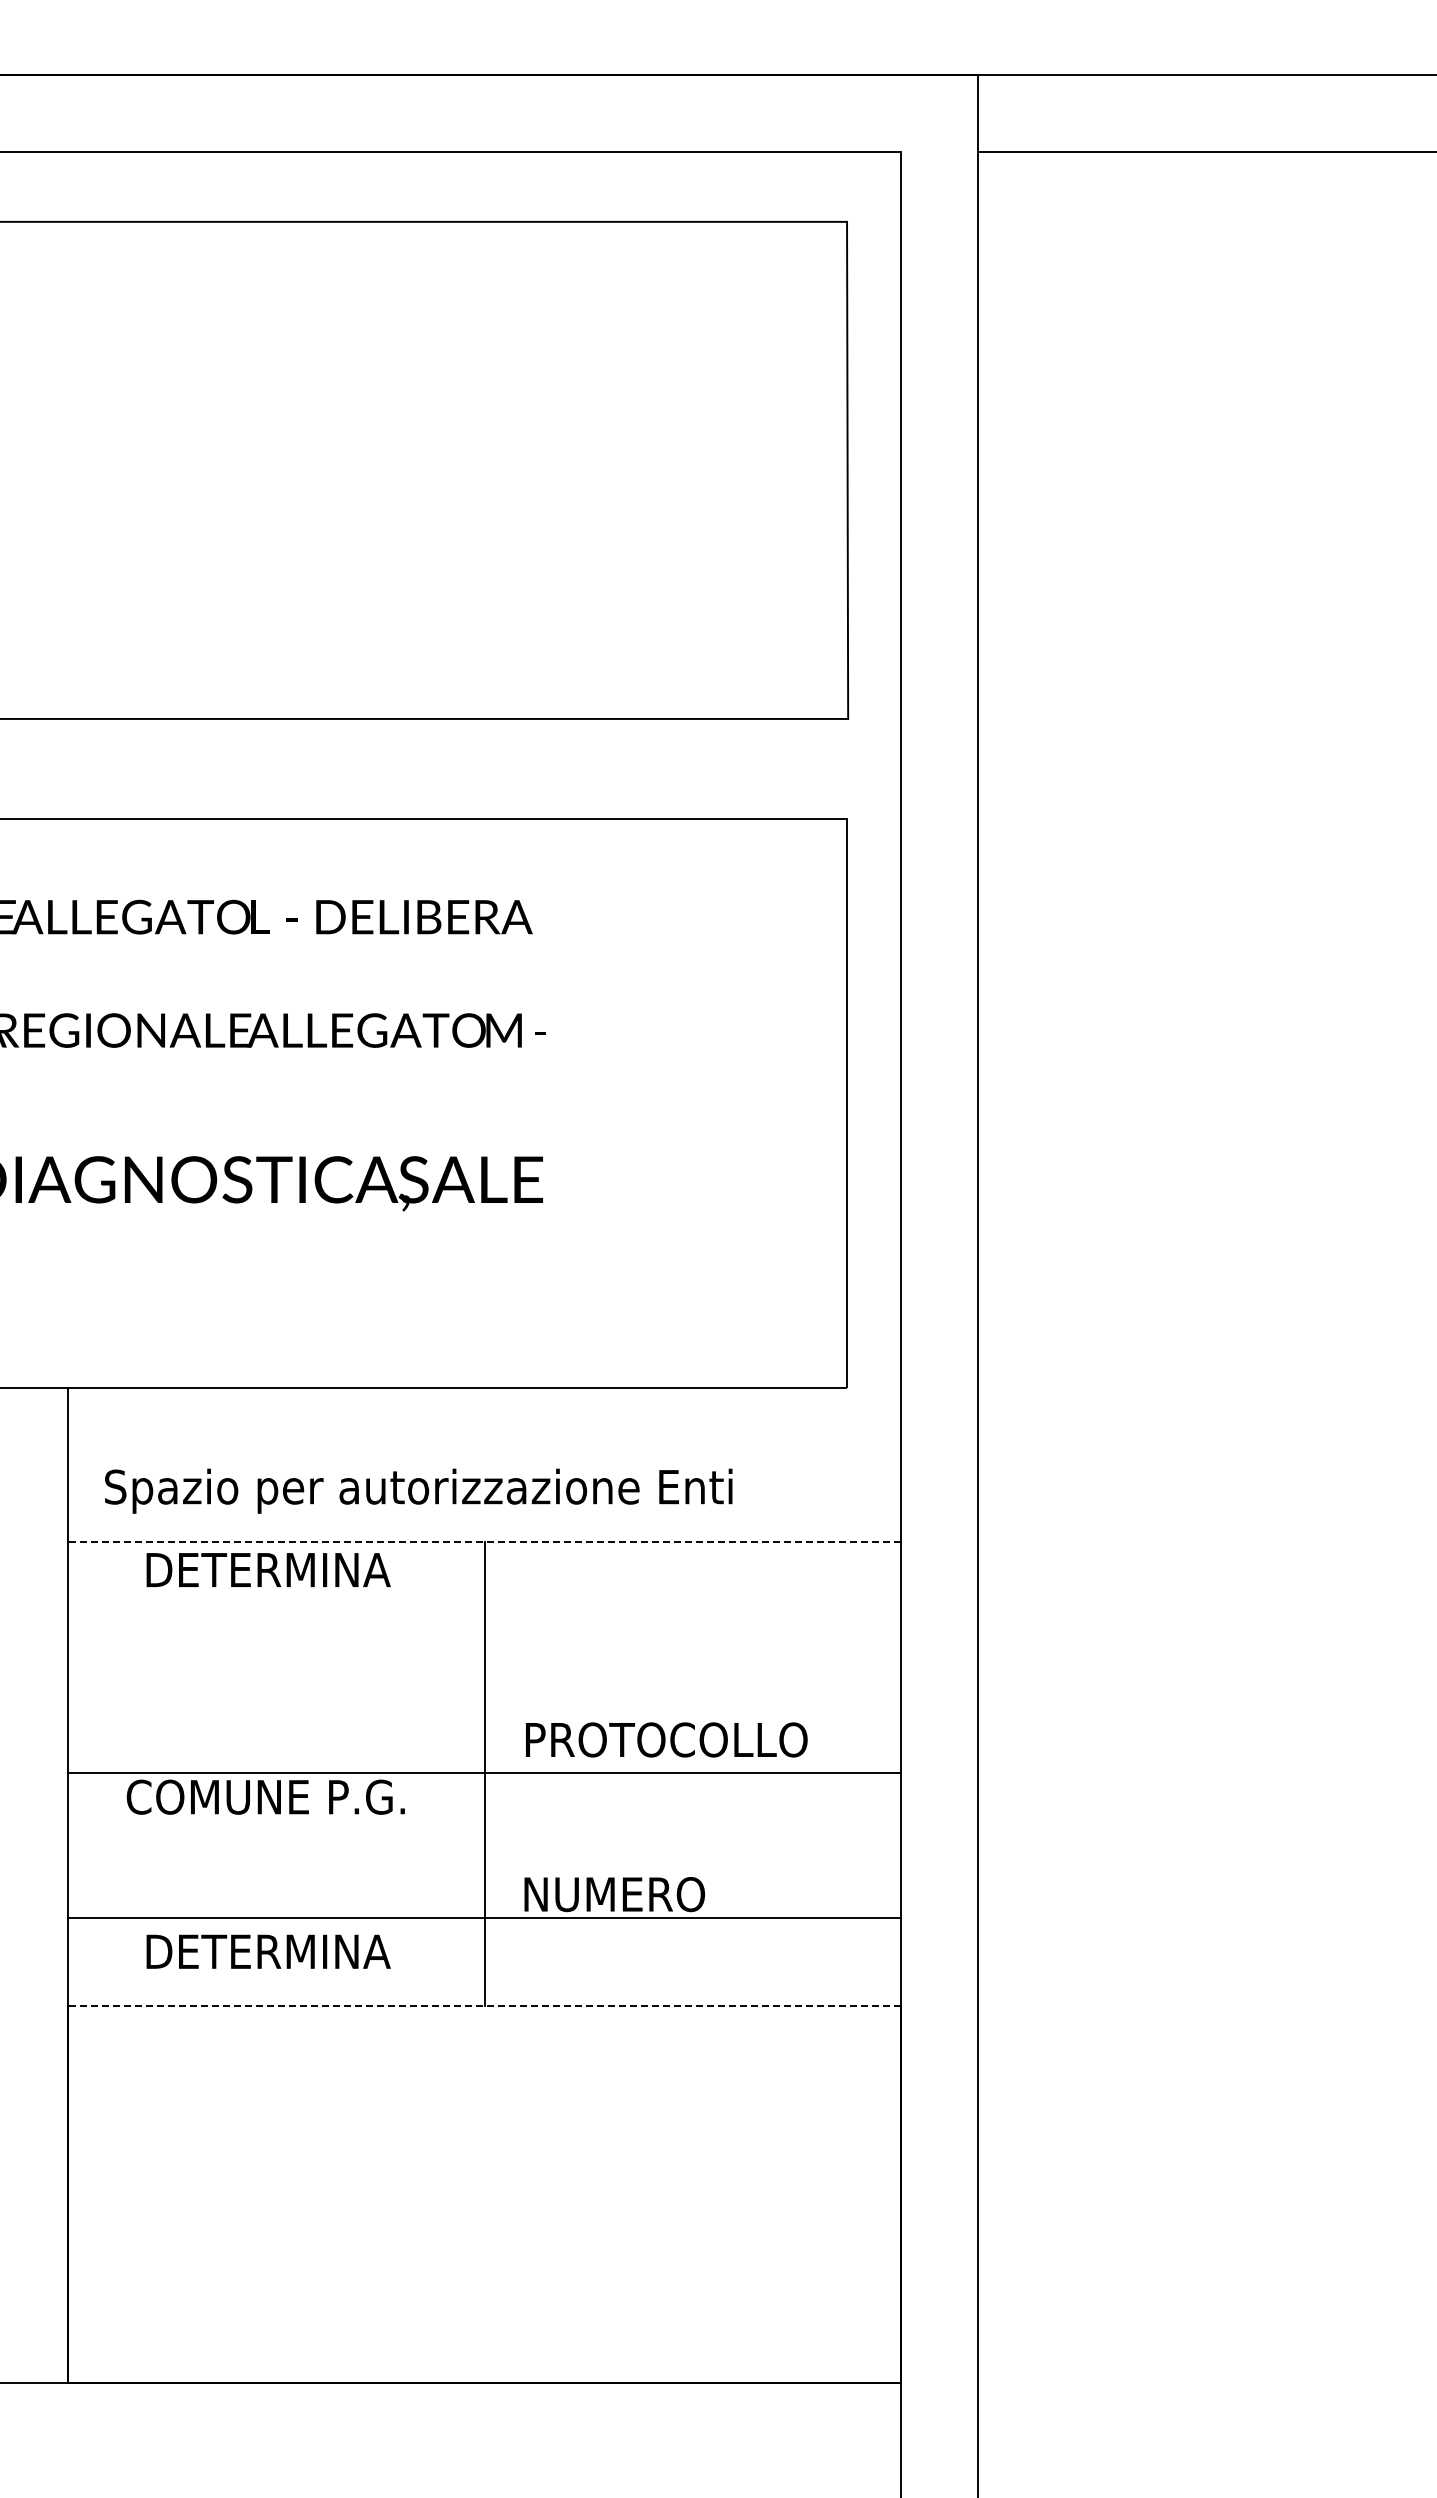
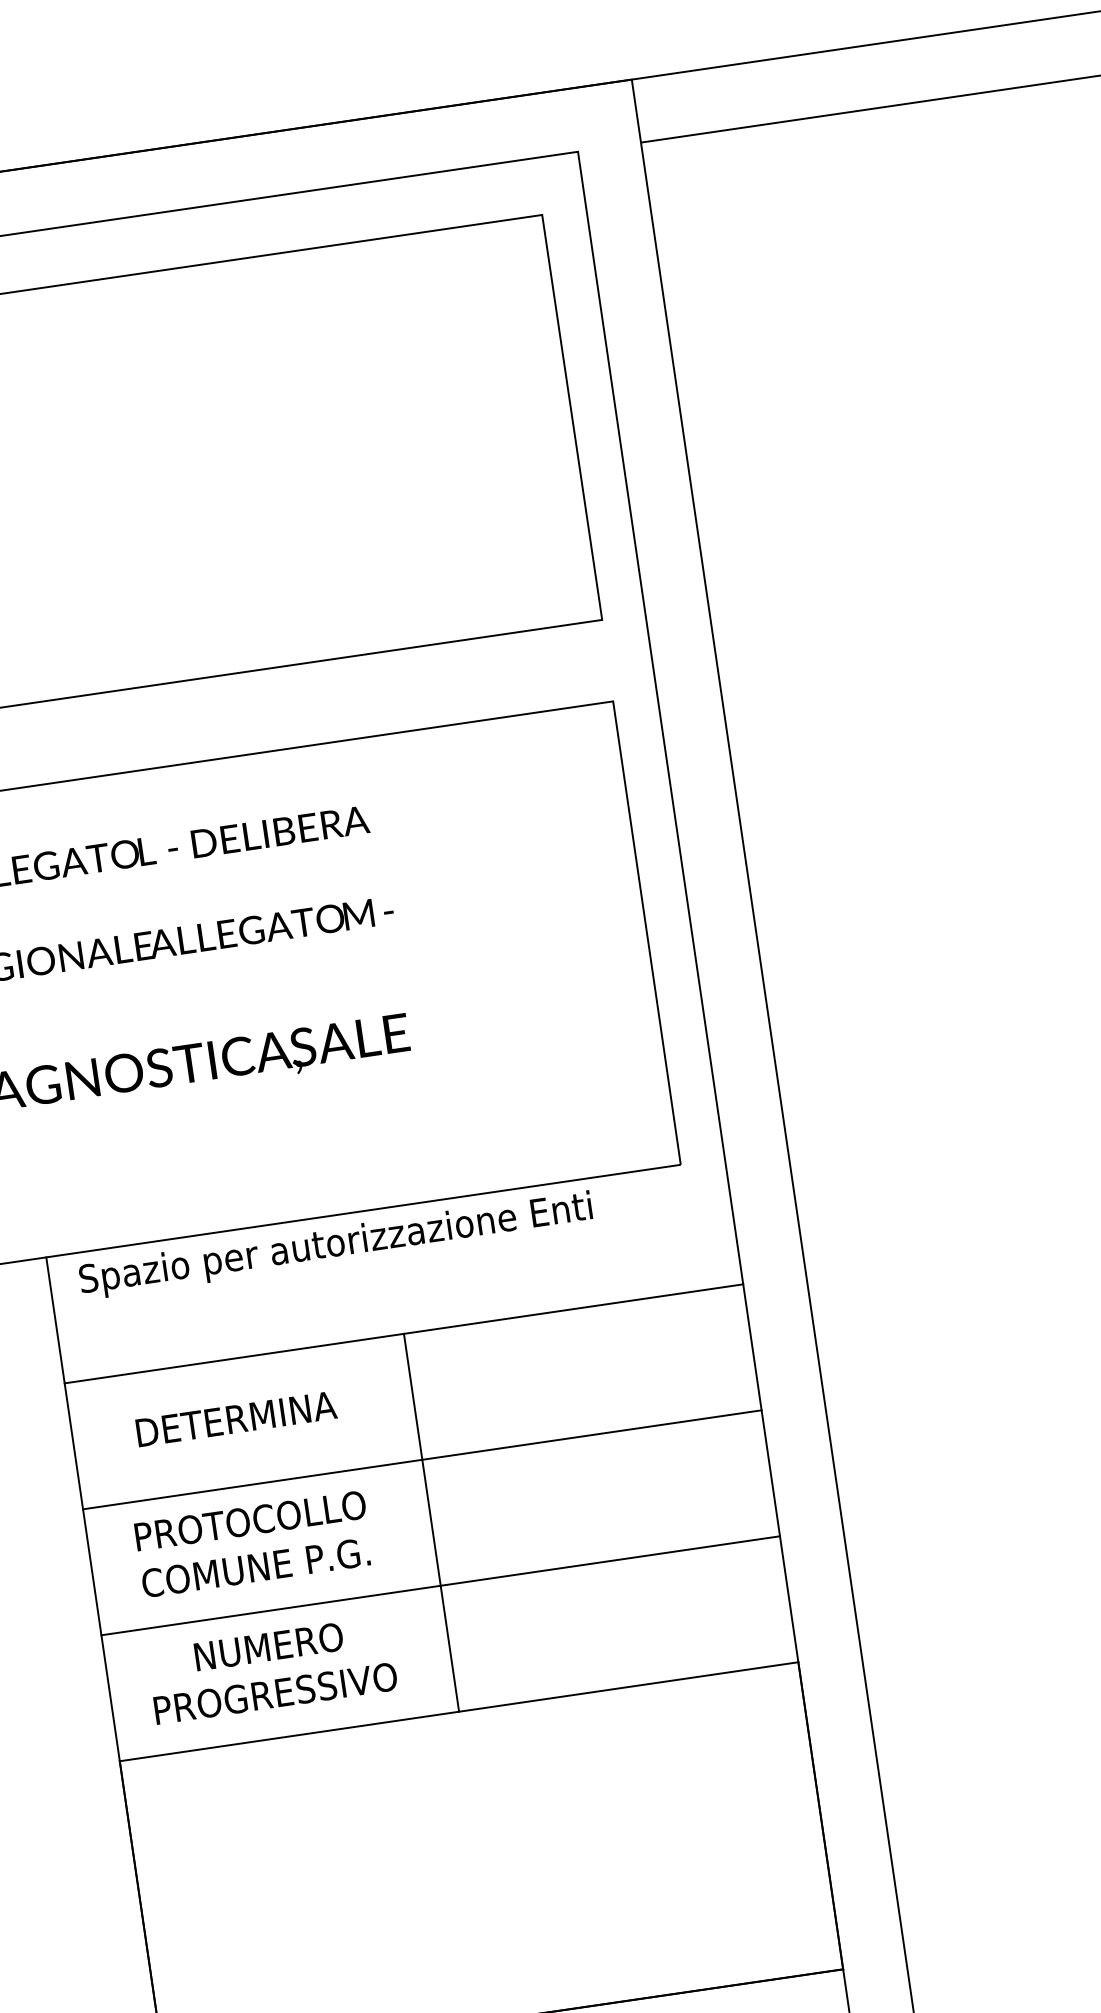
text: (418, 1490) -> (335, 1245), moved
line: (484, 1542) -> (403, 1334), dashed -> solid
text: (268, 1569) -> (236, 1418), moved
text: (666, 1739) -> (250, 1520), moved
line: (484, 1772) -> (422, 1459), moved
text: (614, 1894) -> (268, 1646), moved
line: (484, 1918) -> (440, 1586), moved
text: (267, 1951) -> (275, 1693), DETERMINA -> PROGRESSIVO
line: (484, 2005) -> (458, 1711), dashed -> solid

